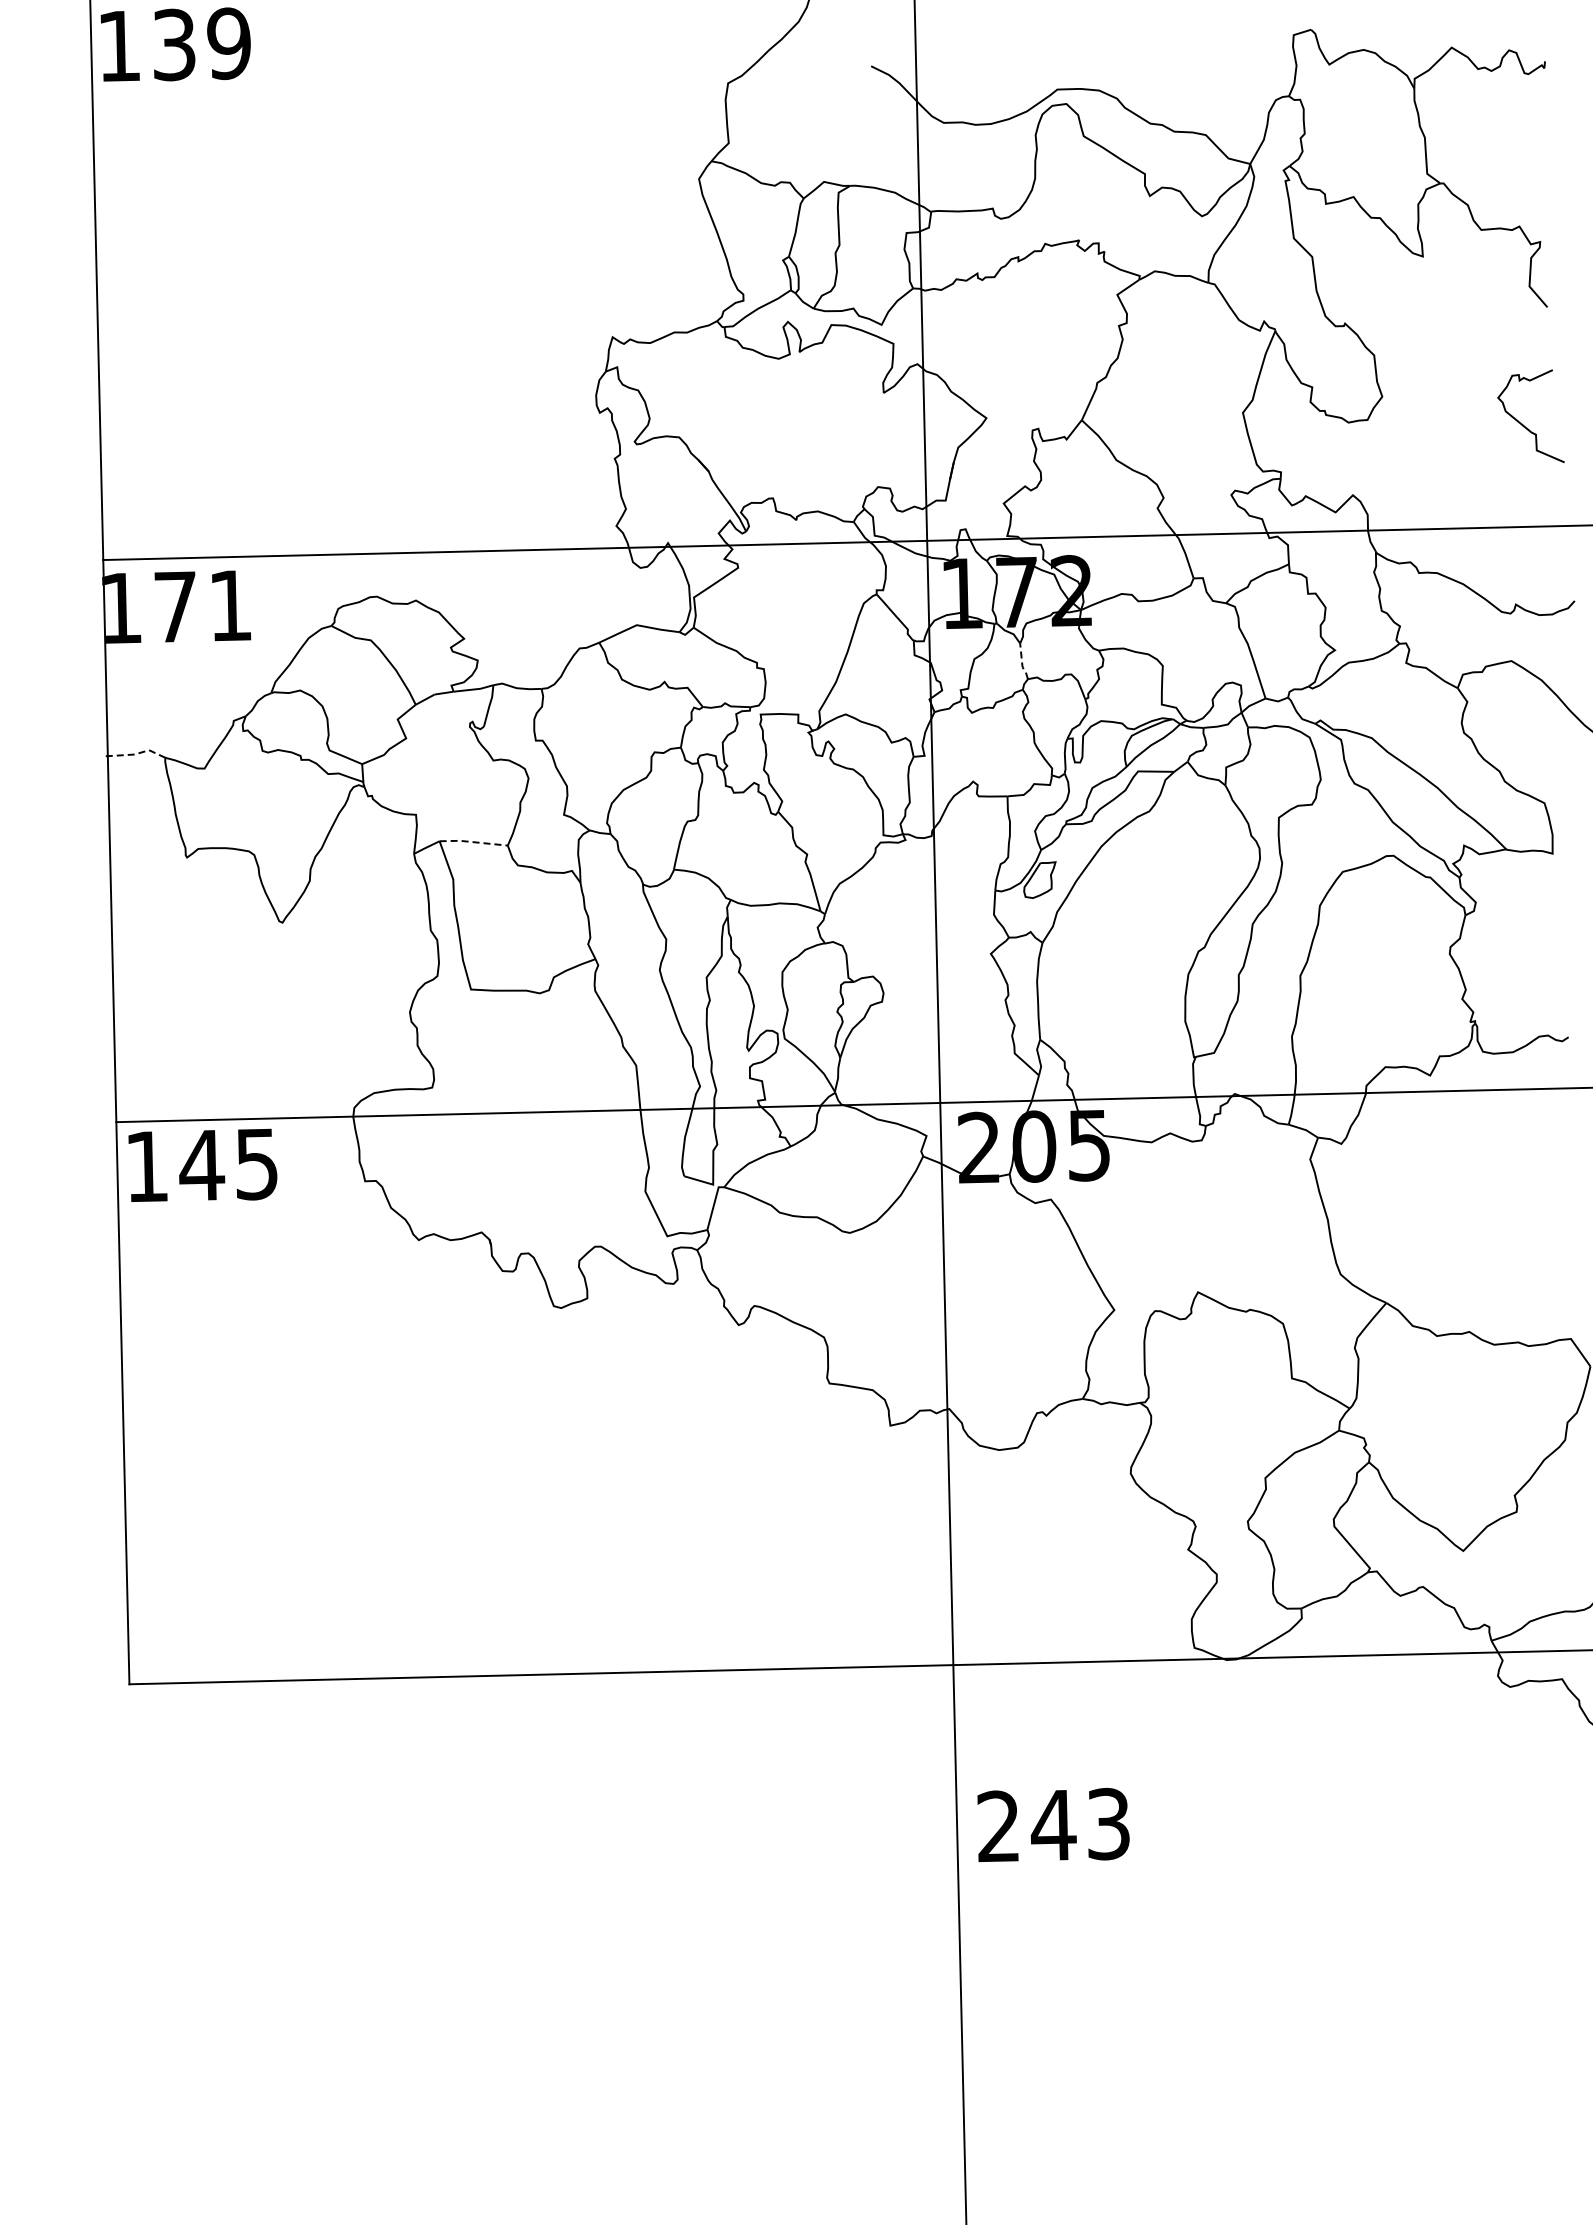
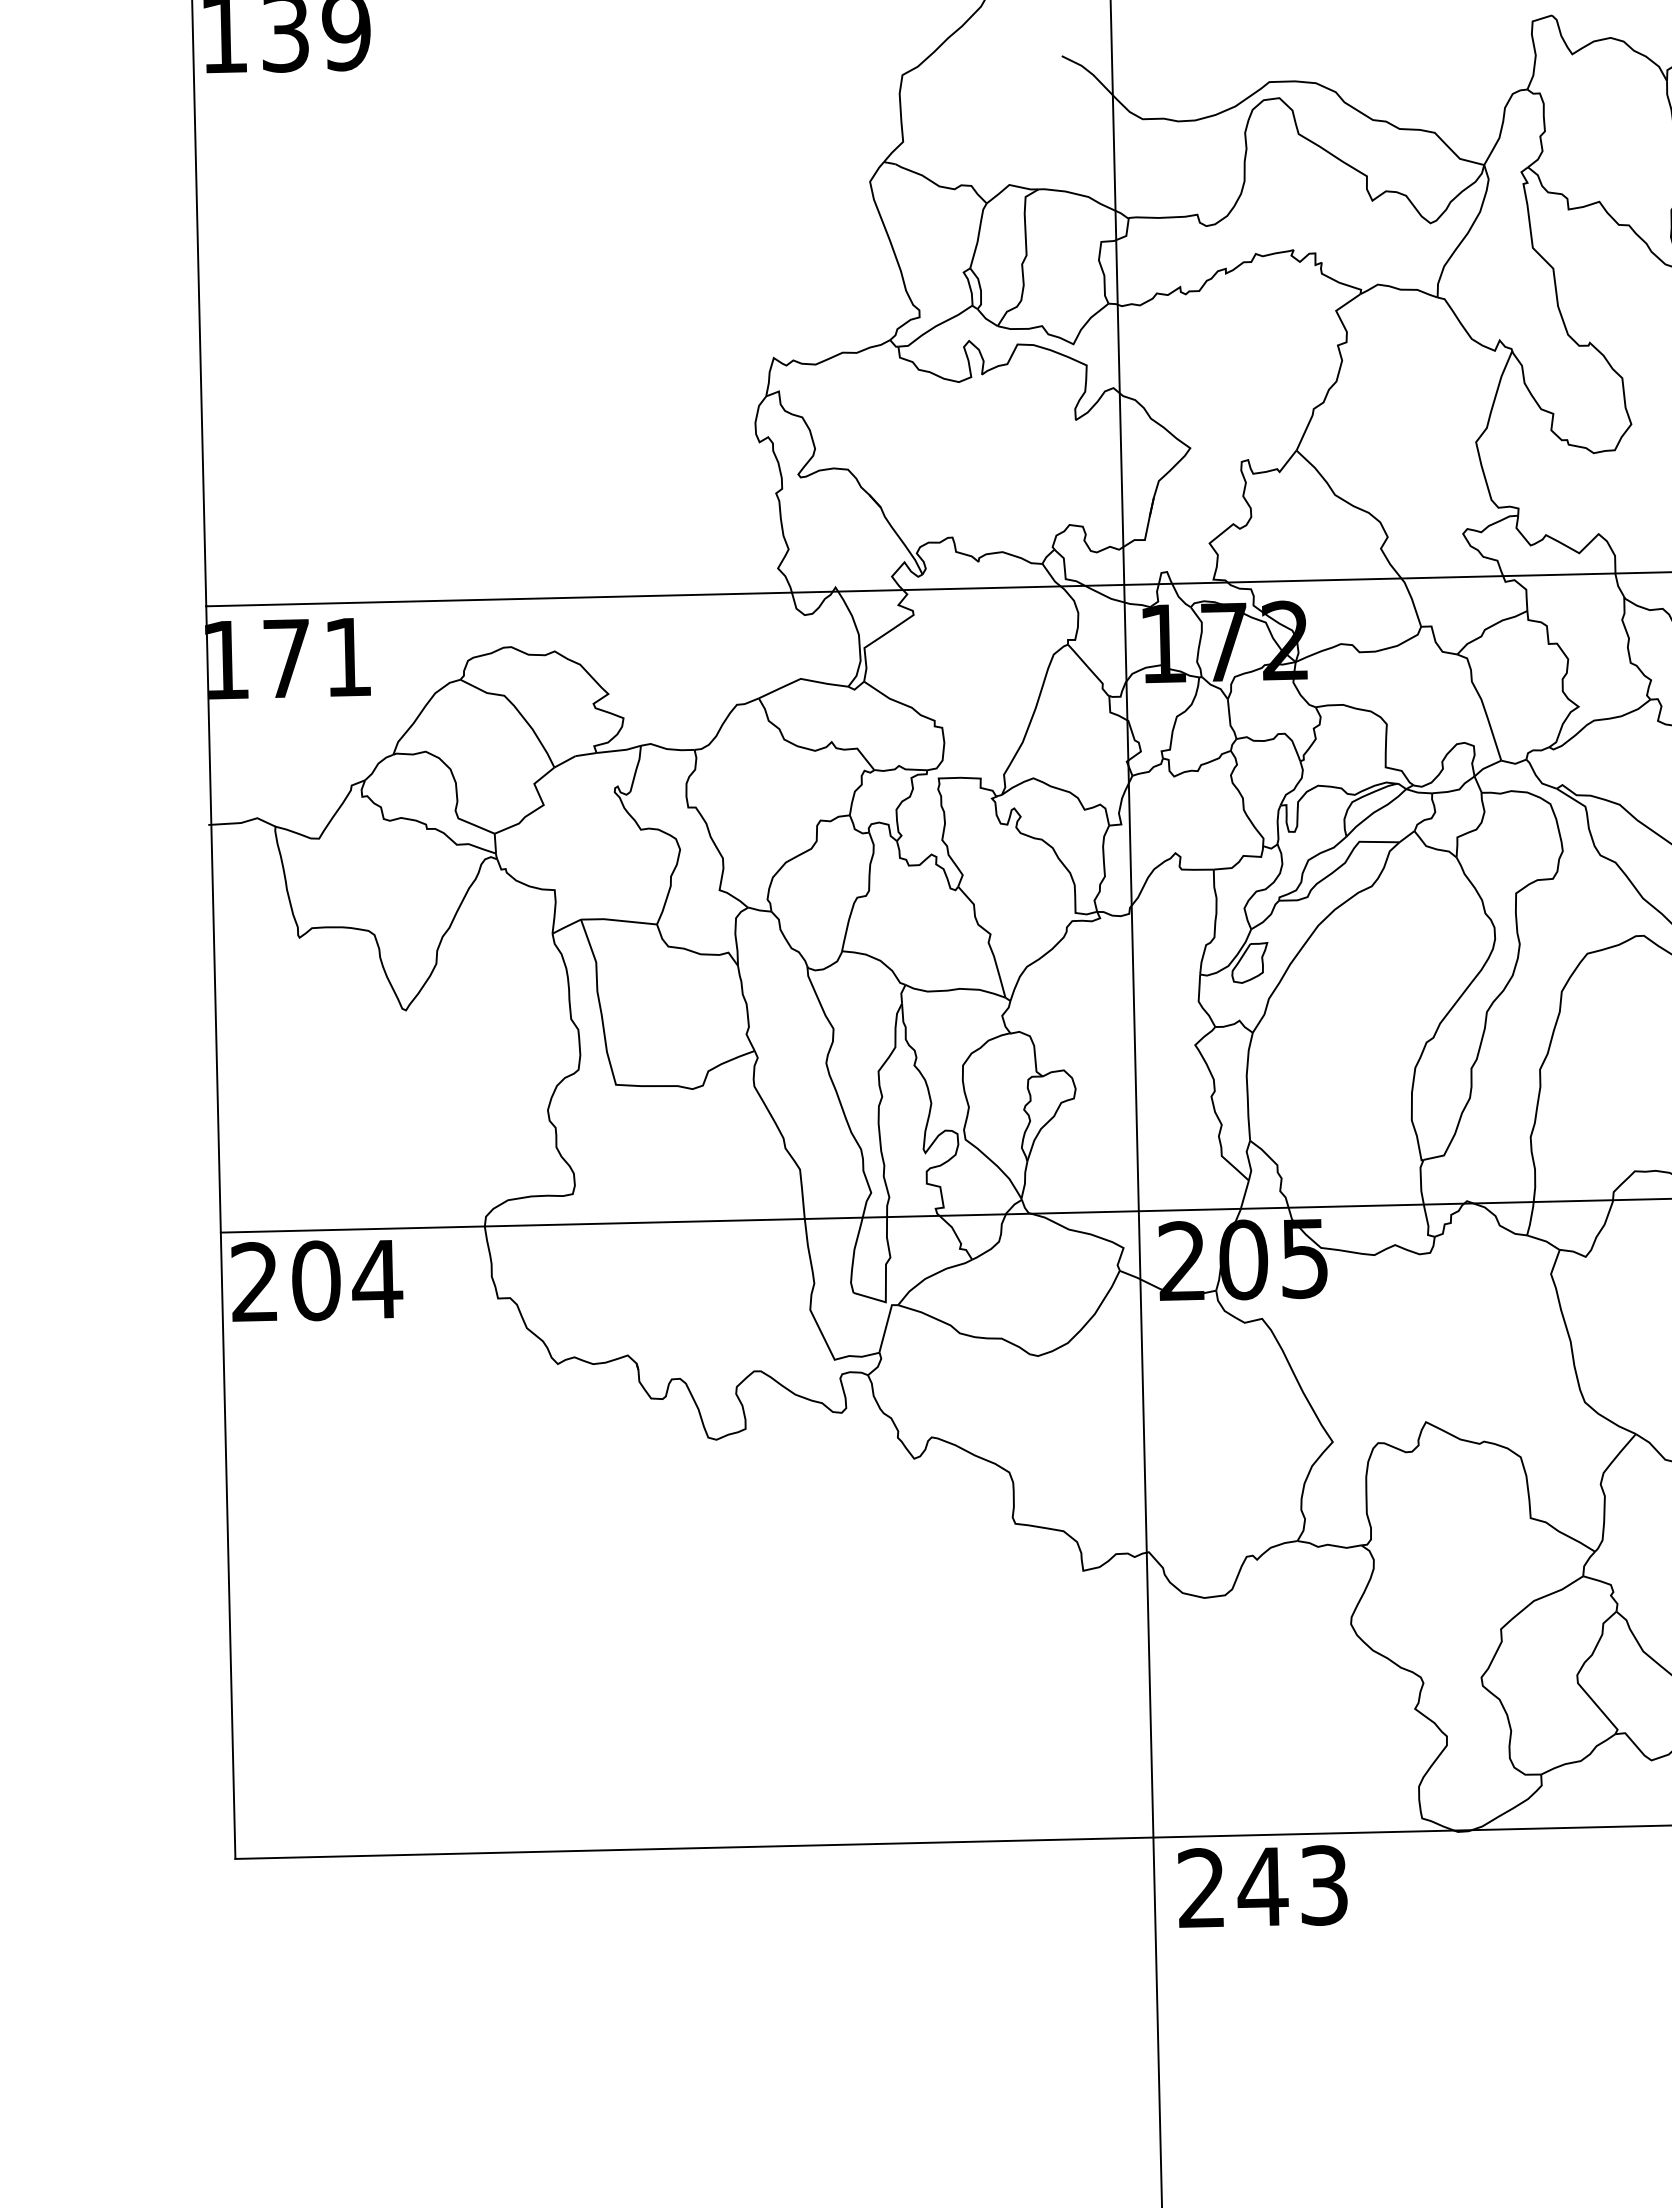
line: (1022, 663) -> (1230, 721), dashed -> solid
line: (136, 754) -> (243, 822), dashed -> solid
line: (473, 842) -> (618, 921), dashed -> solid
text: (202, 1165) -> (316, 1280), 145 -> 204
text: (1053, 1825) -> (1262, 1887), moved

